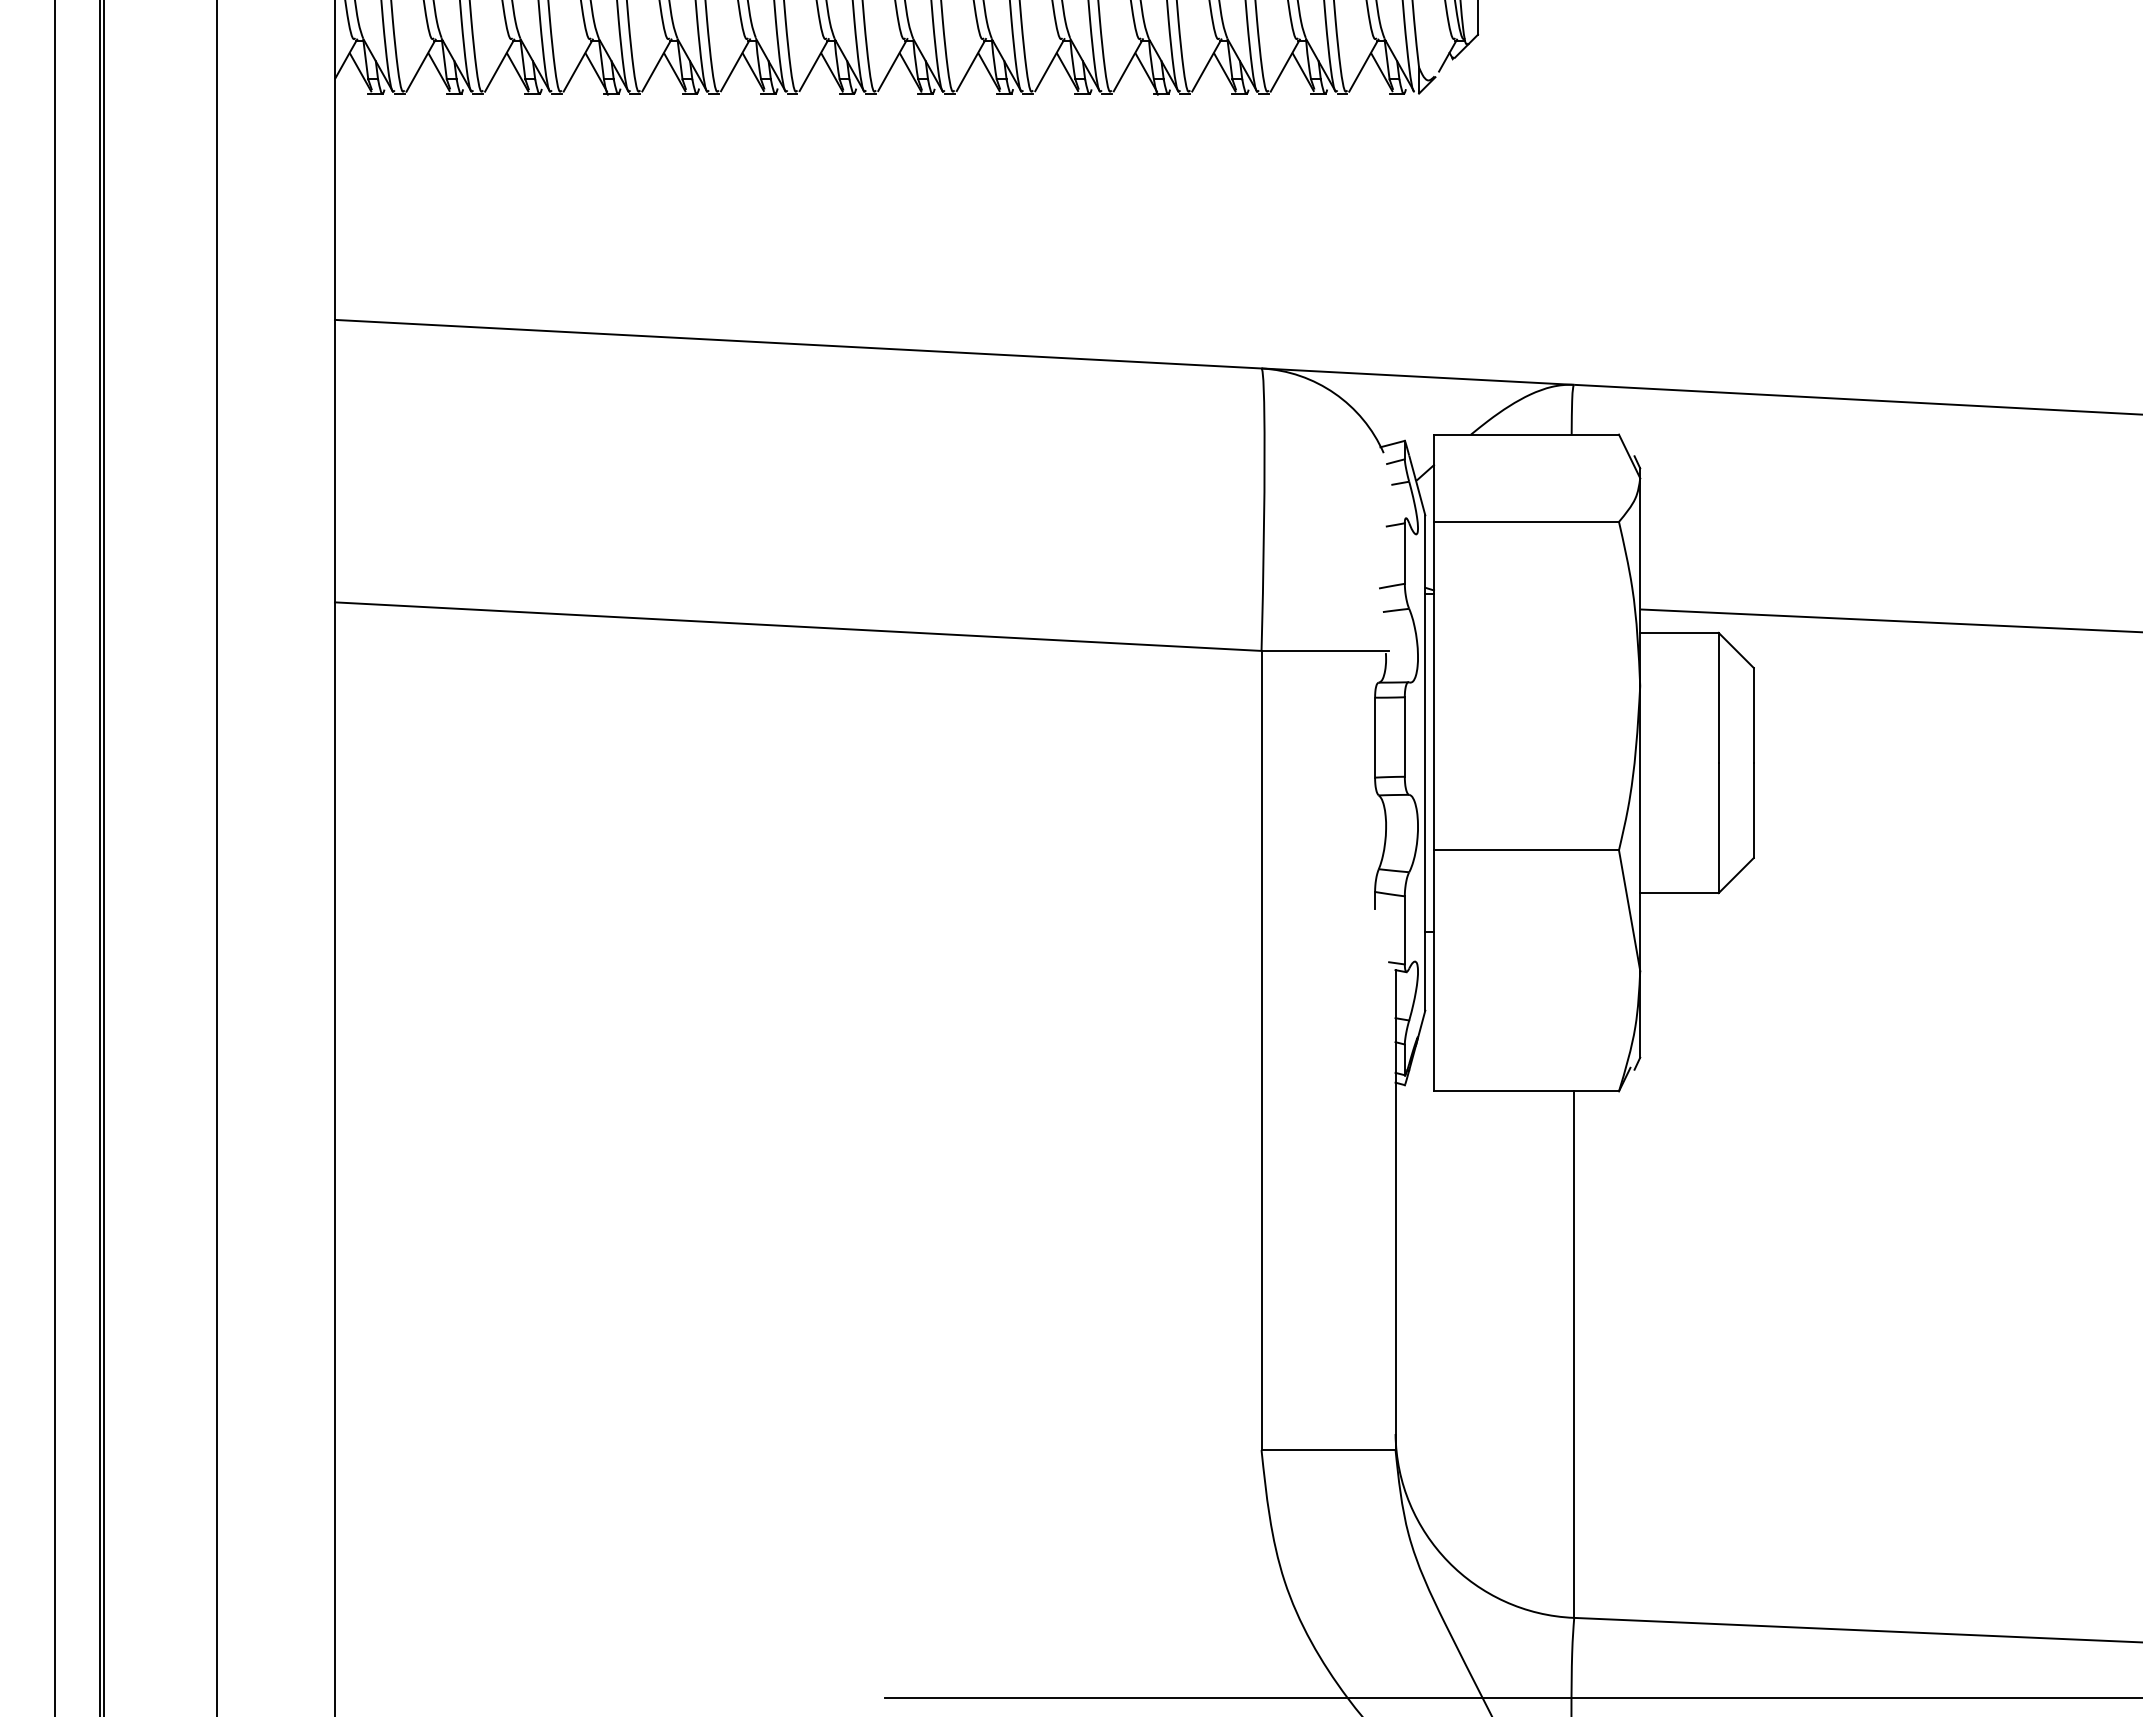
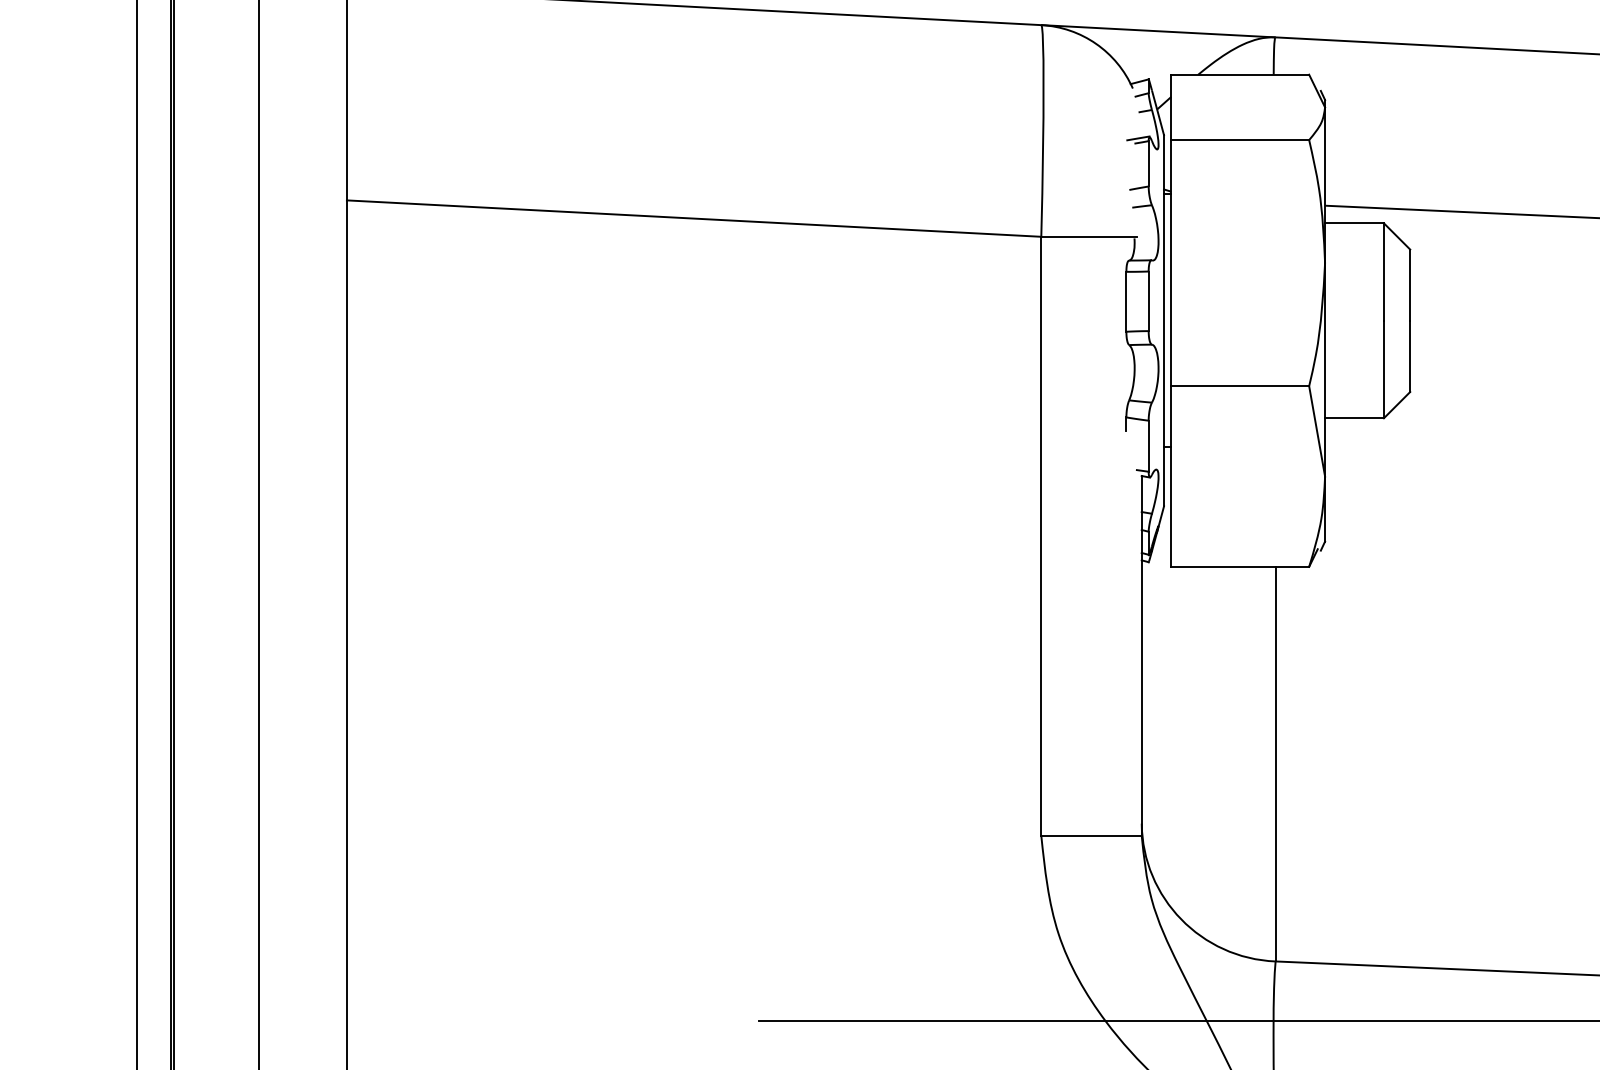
line: (1391, 519) -> (1138, 138), added

